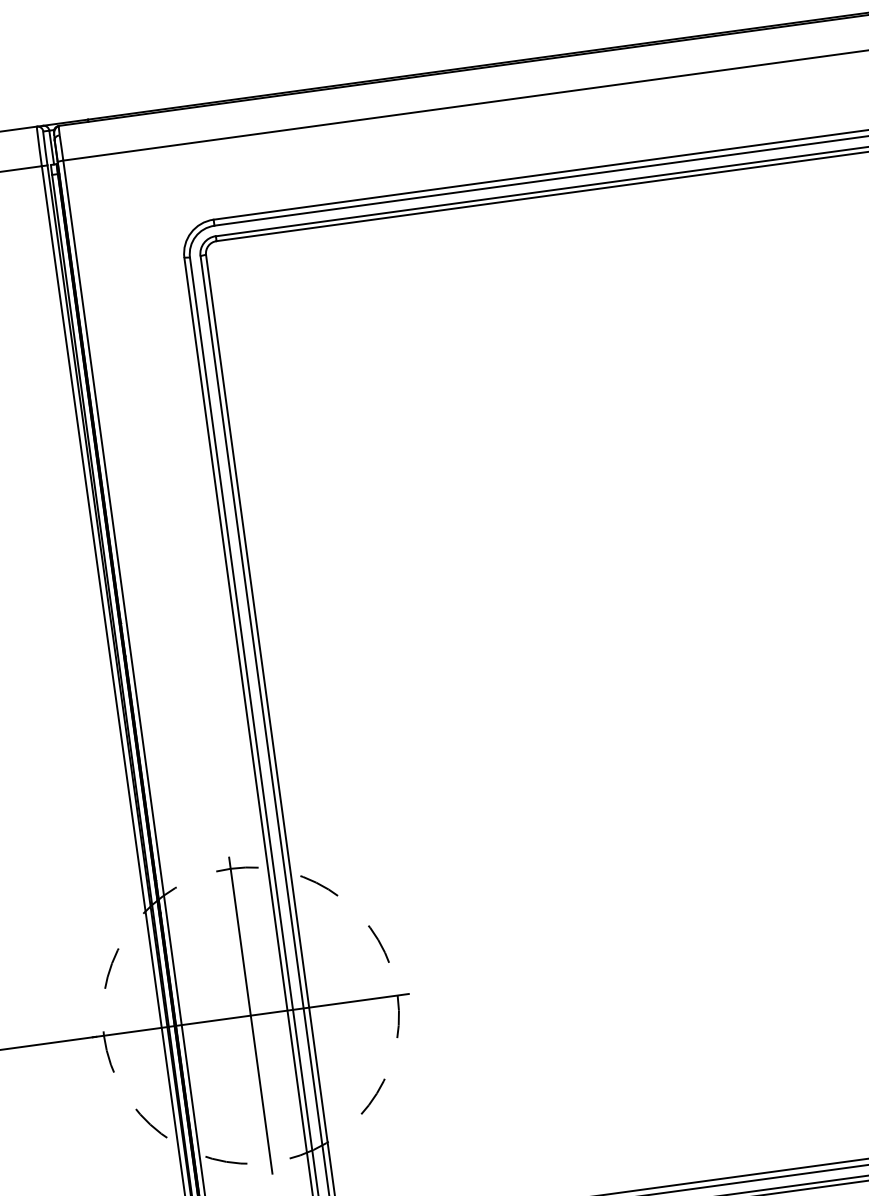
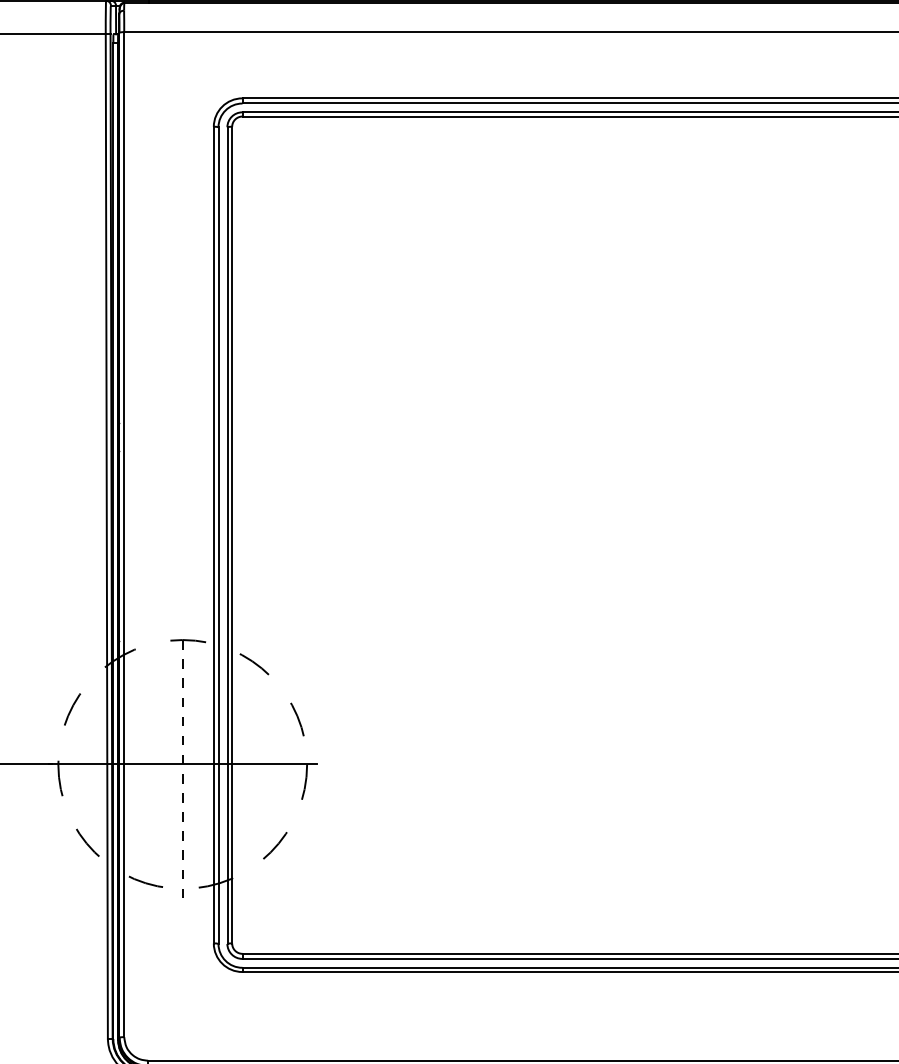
line: (250, 1015) -> (182, 764), solid -> dashed

